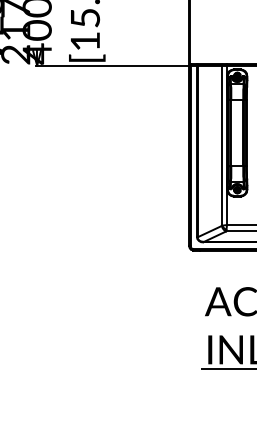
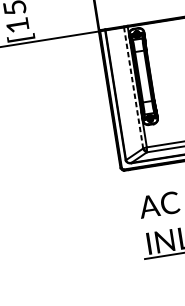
line: (222, 145) -> (133, 87), solid -> dashed

